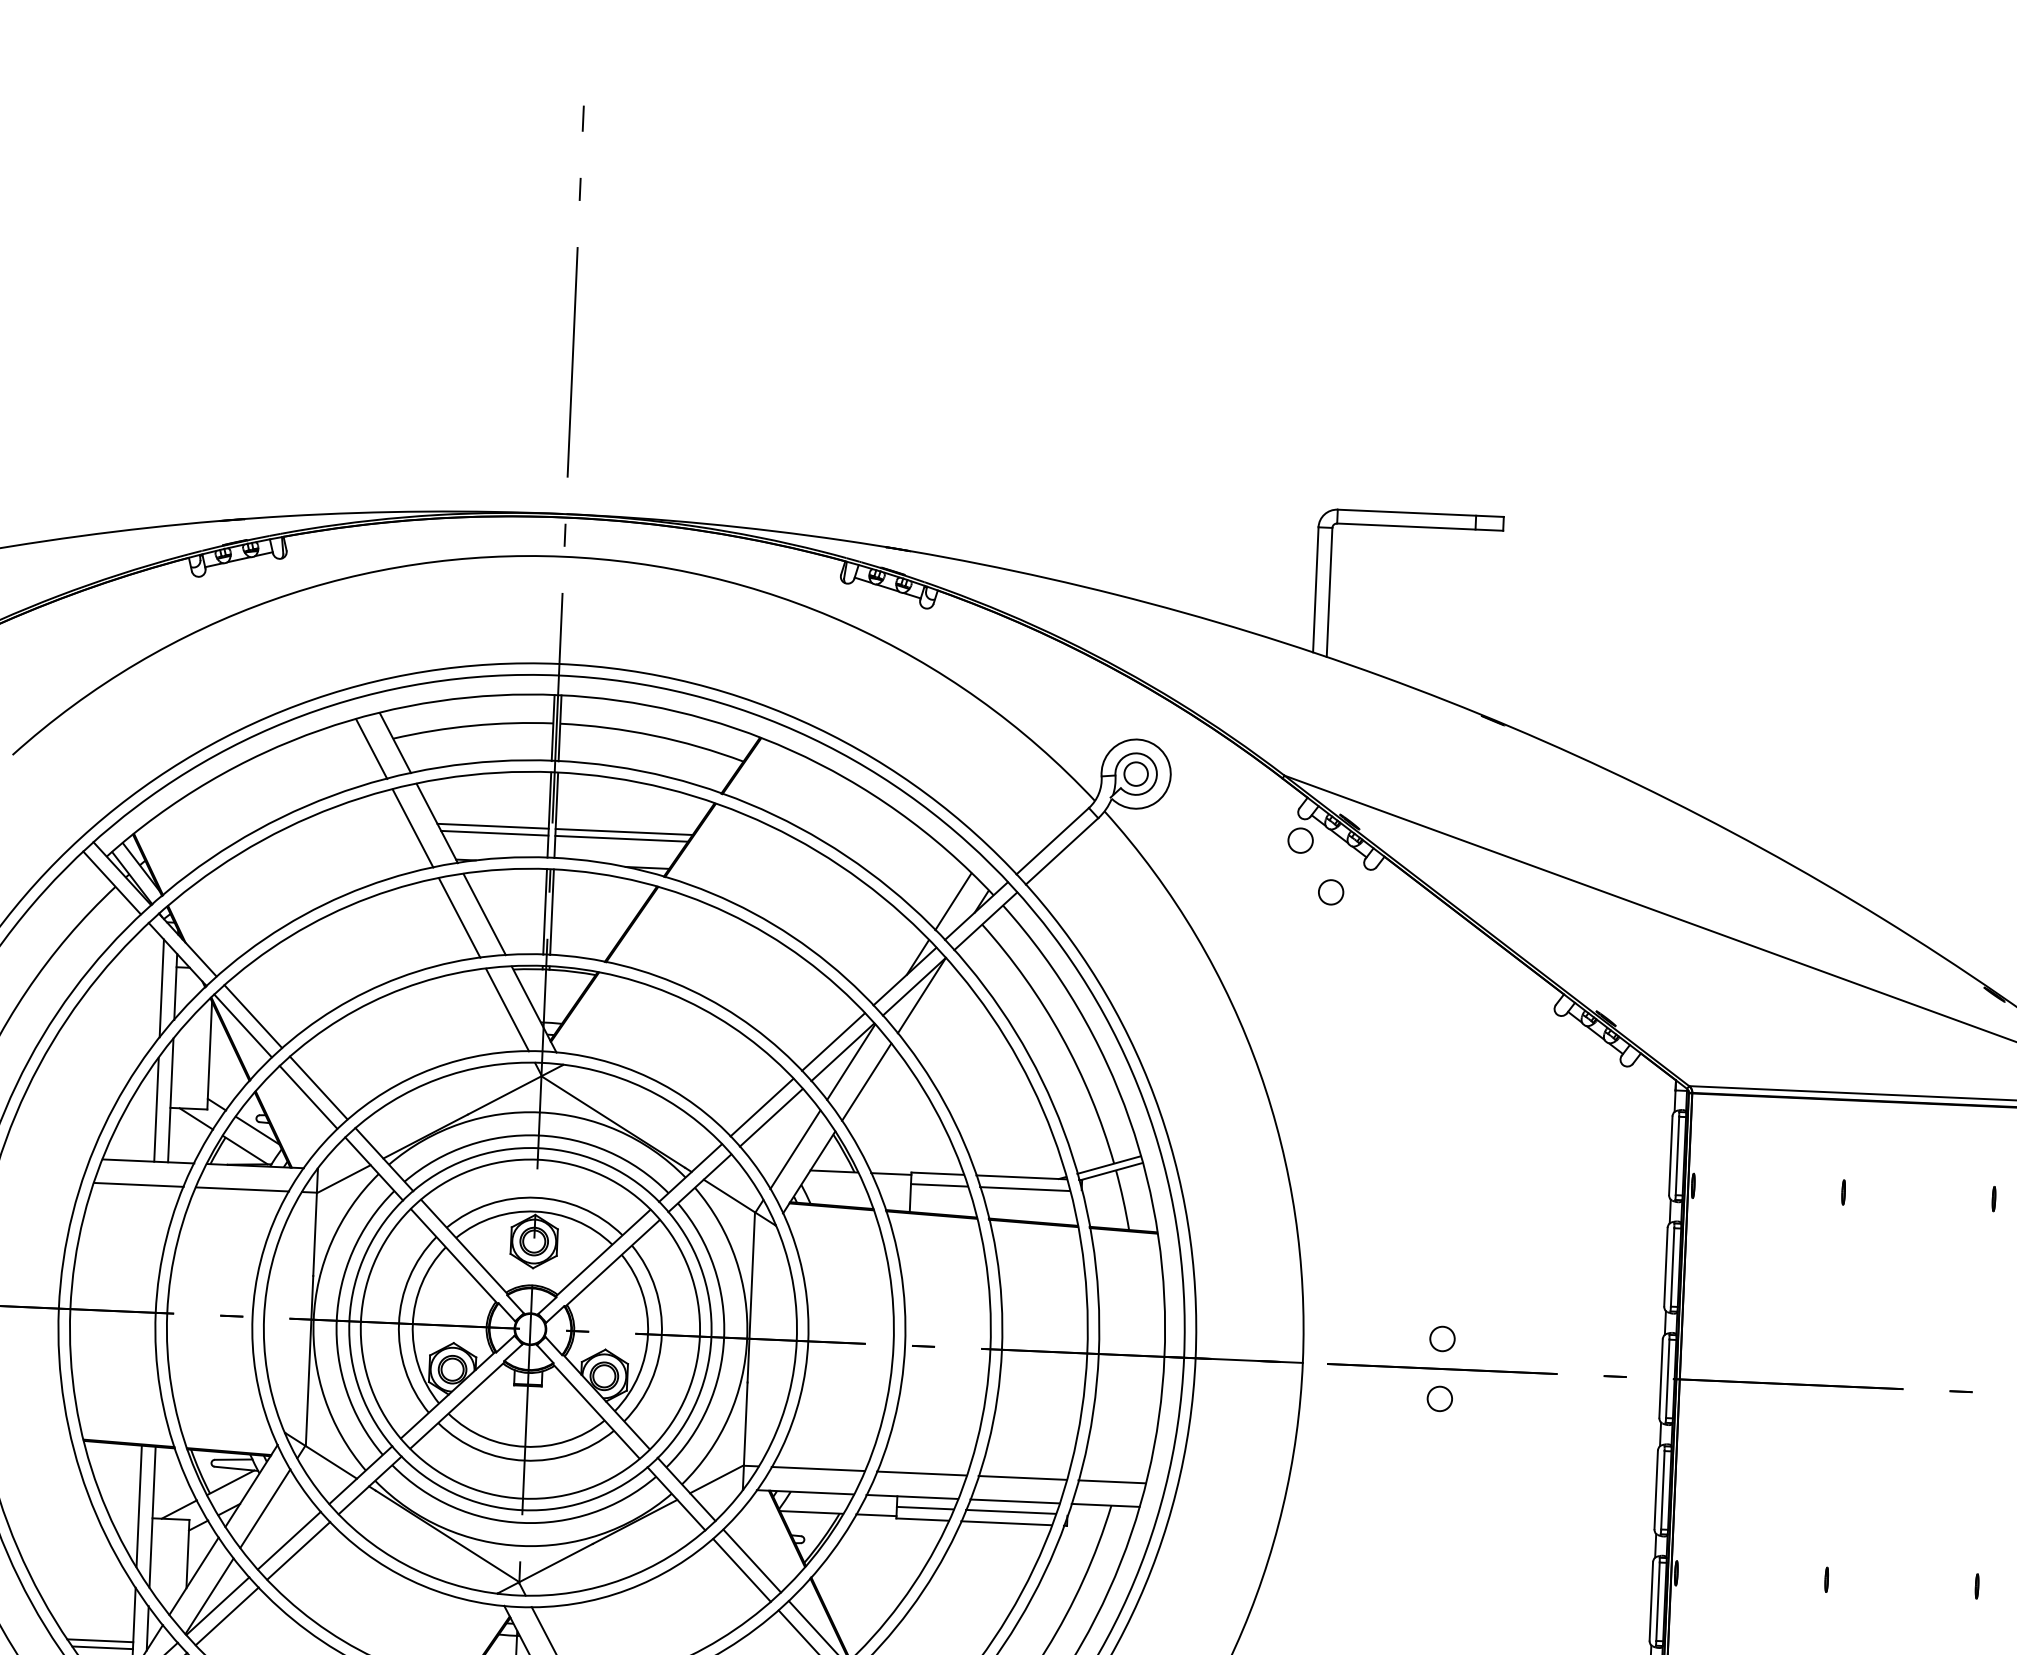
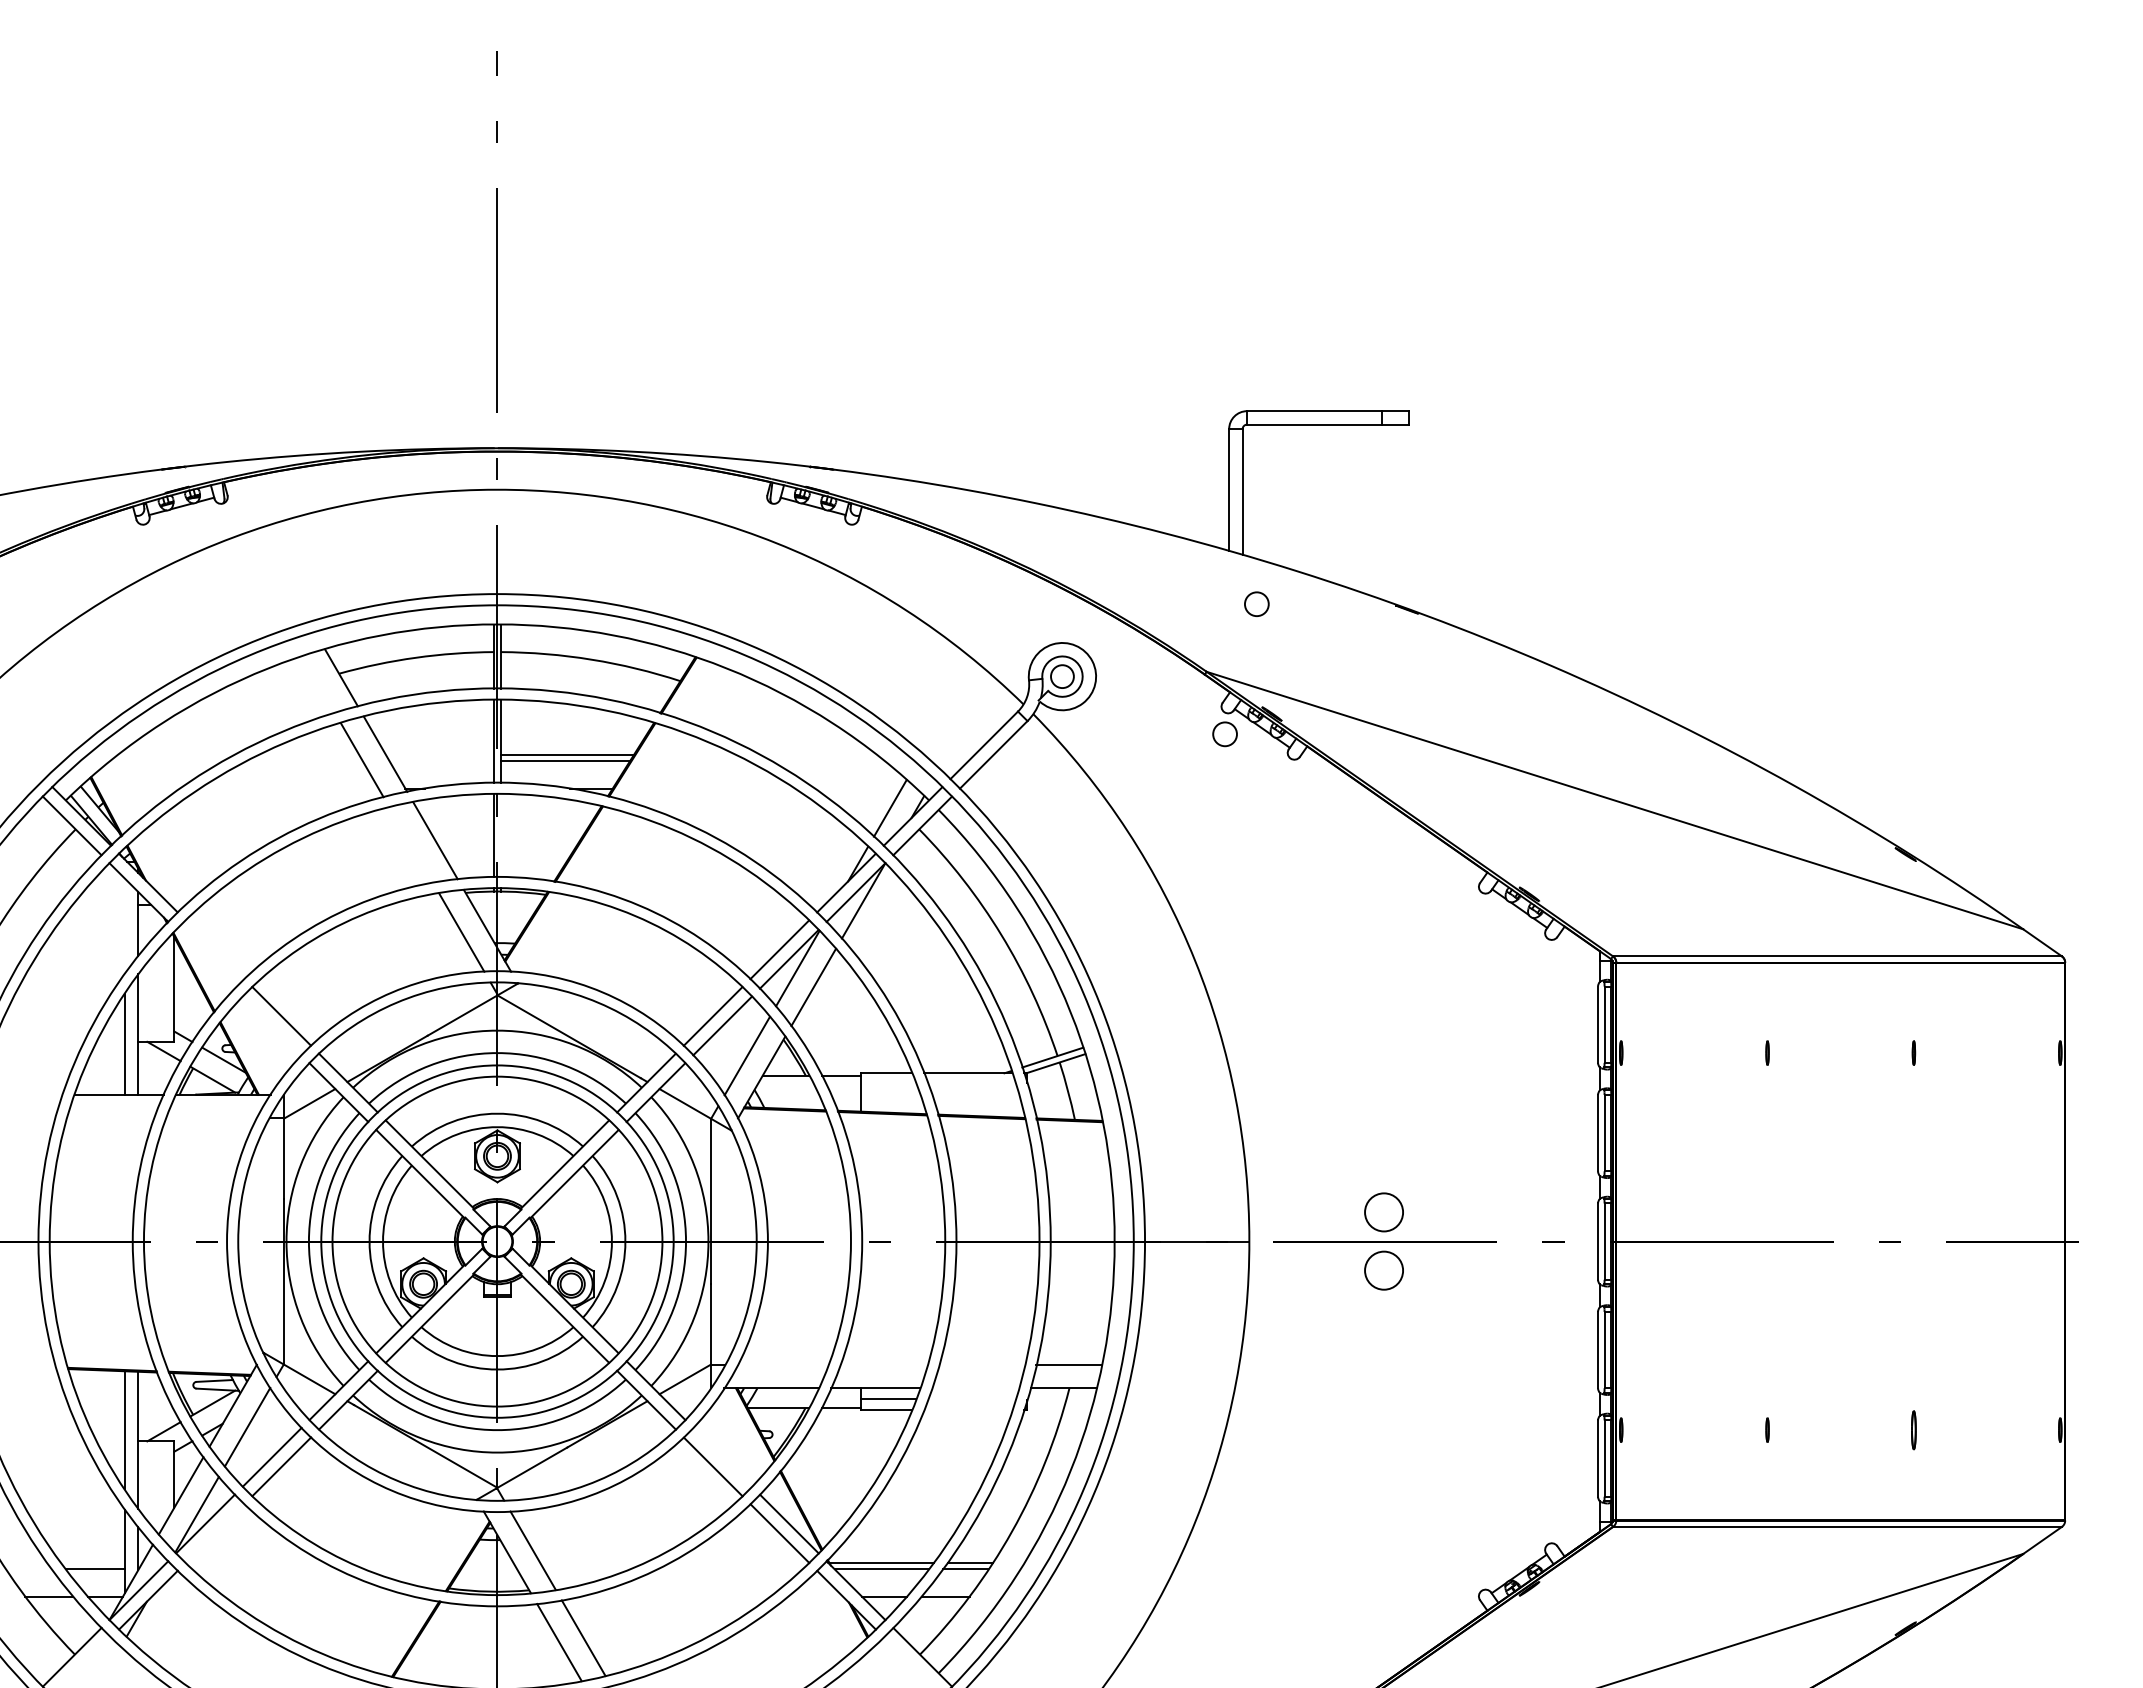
line: (371, 748) -> (318, 684), removed
line: (492, 826) -> (439, 754), removed
line: (494, 833) -> (441, 761), removed
circle: (1330, 891) -> (1256, 603), moved
line: (551, 912) -> (500, 835), removed
line: (459, 917) -> (411, 844), removed
line: (161, 987) -> (124, 925), removed
line: (252, 1016) -> (214, 949), removed
line: (243, 1025) -> (205, 958), removed
line: (307, 1097) -> (271, 1025), removed
line: (138, 1185) -> (110, 1118), removed
line: (939, 1185) -> (888, 1084), removed
line: (242, 1189) -> (211, 1118), removed
line: (1024, 1189) -> (971, 1084), removed
circle: (1441, 1339) -> (1383, 1212), size x1.6
circle: (1439, 1398) -> (1383, 1270), size x1.6
line: (817, 1469) -> (782, 1365), removed
line: (921, 1473) -> (883, 1365), removed
line: (1022, 1478) -> (981, 1365), removed
line: (1014, 1501) -> (975, 1388), removed
line: (1010, 1511) -> (971, 1398), removed
line: (1006, 1522) -> (968, 1409), removed
line: (751, 1561) -> (722, 1457), removed
part: (1976, 1585) -> (1913, 1429), size x1.6
line: (226, 1616) -> (214, 1533), removed
line: (99, 1640) -> (92, 1562), removed

